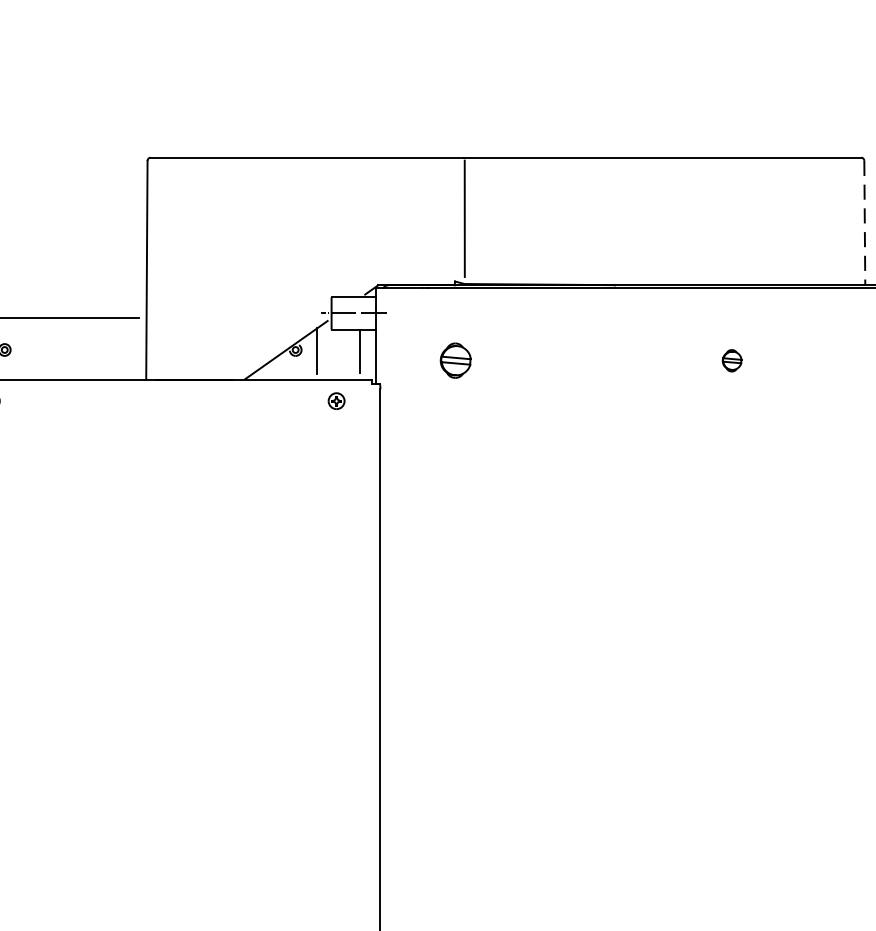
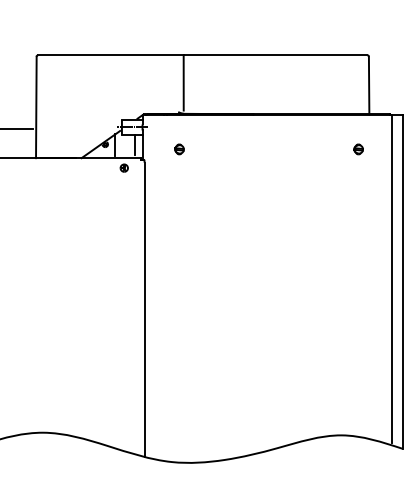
line: (865, 222) -> (369, 85), dashed -> solid
part: (455, 360) -> (179, 149), size x0.62
part: (731, 360) -> (358, 149), moved

